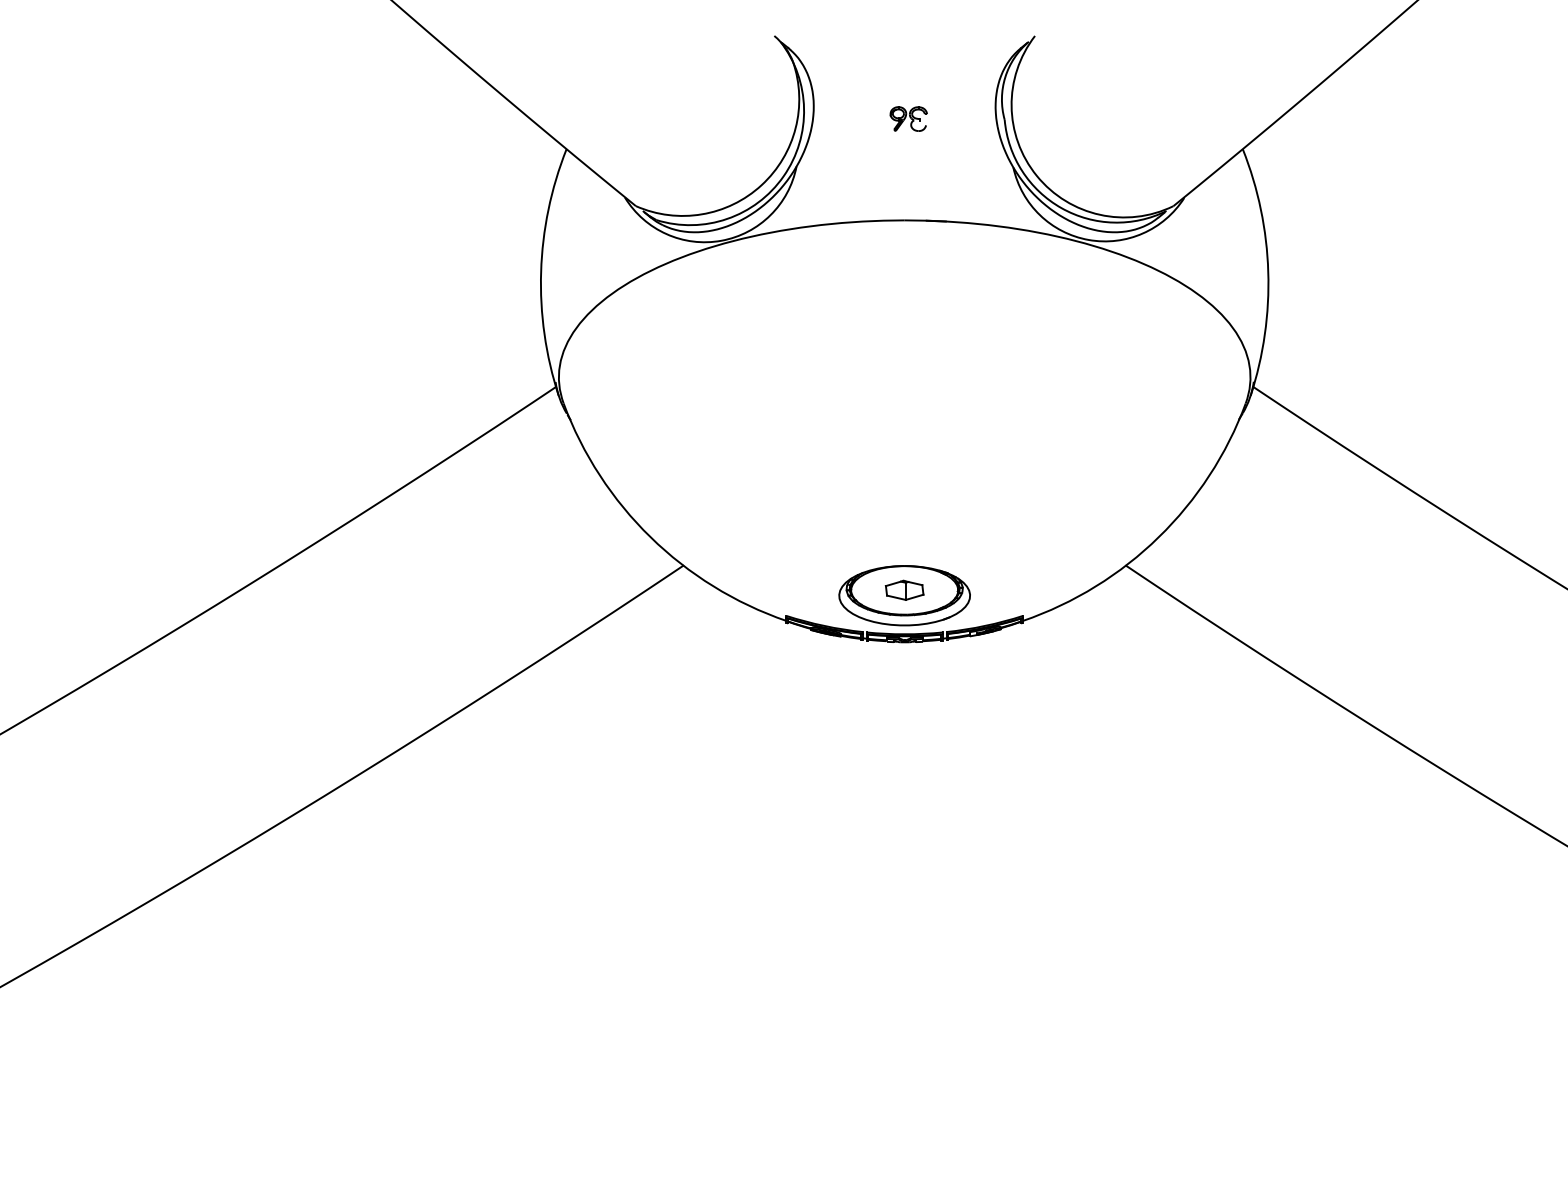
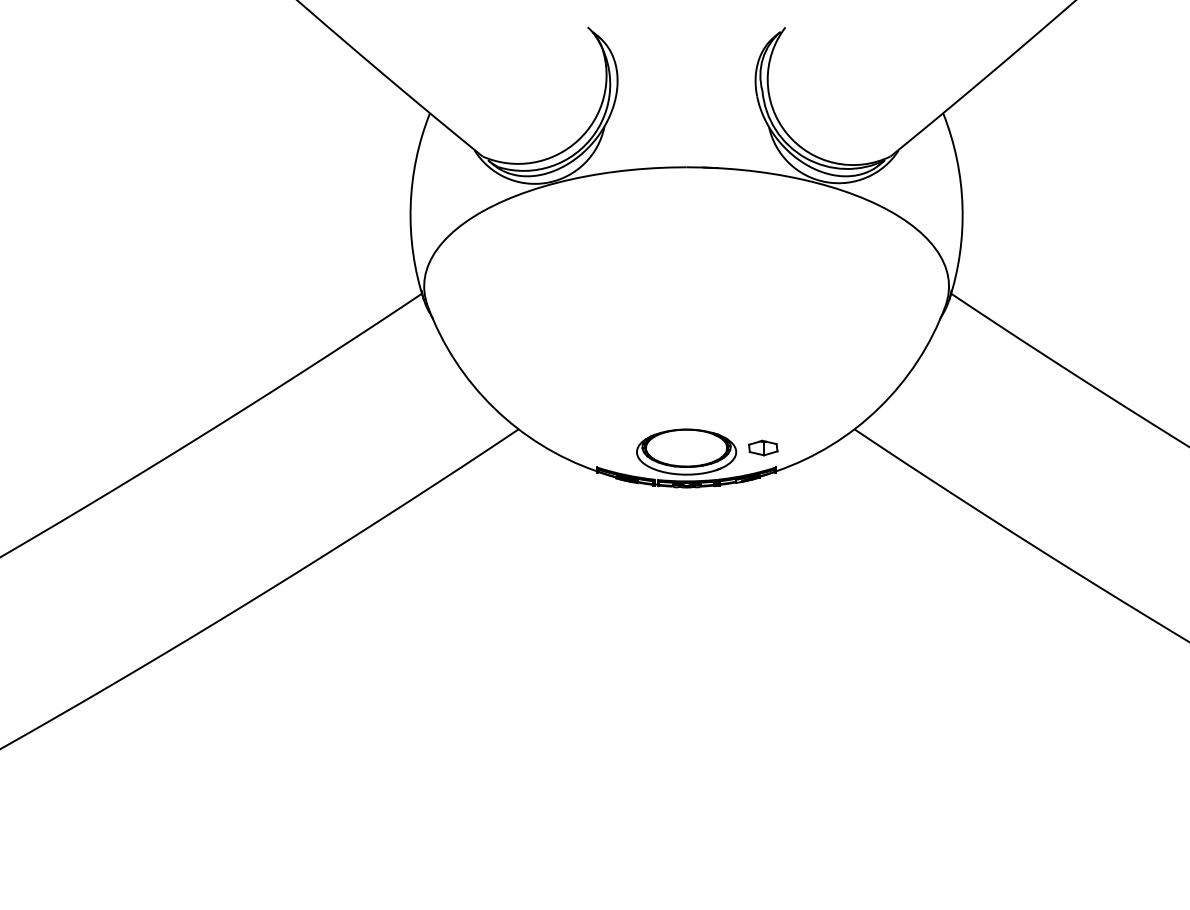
part: (908, 118) -> (689, 89), removed
part: (904, 589) -> (763, 447), moved

